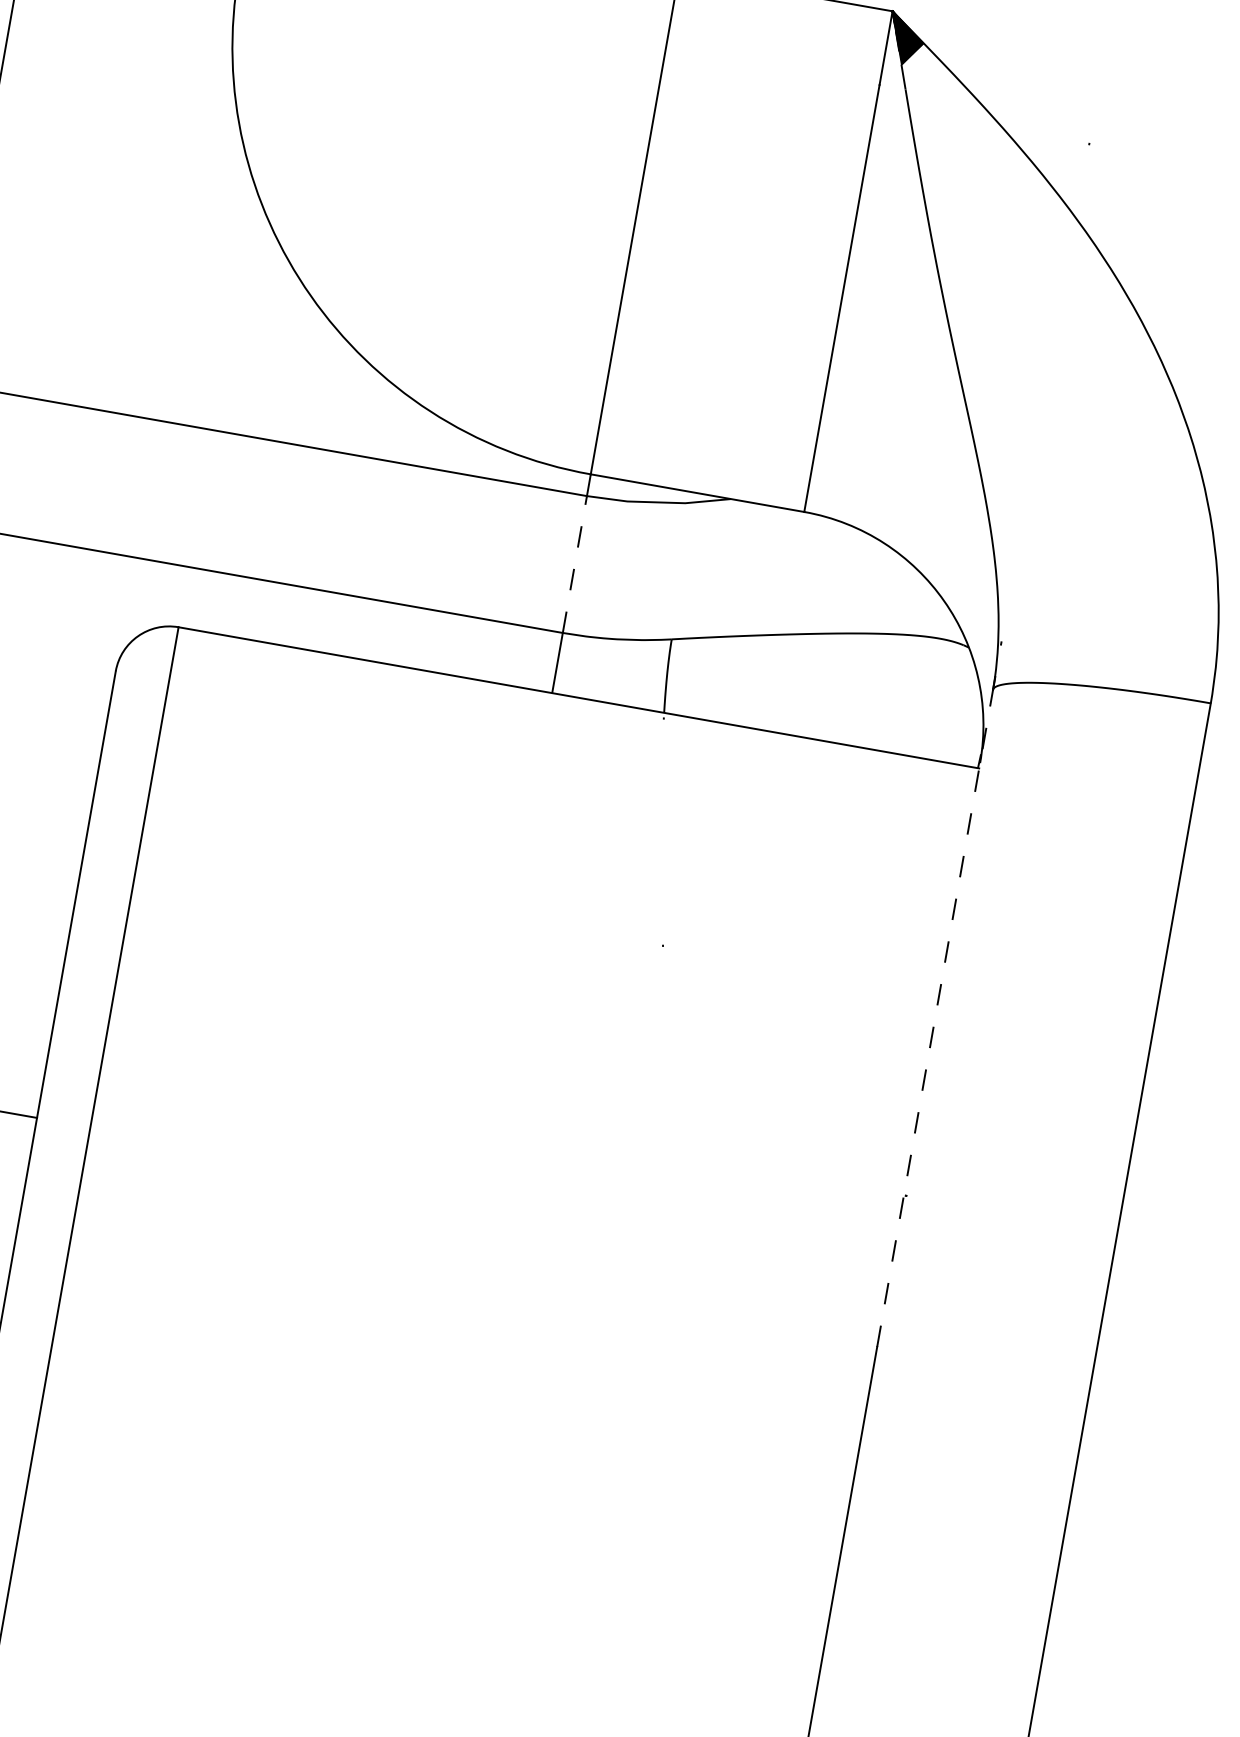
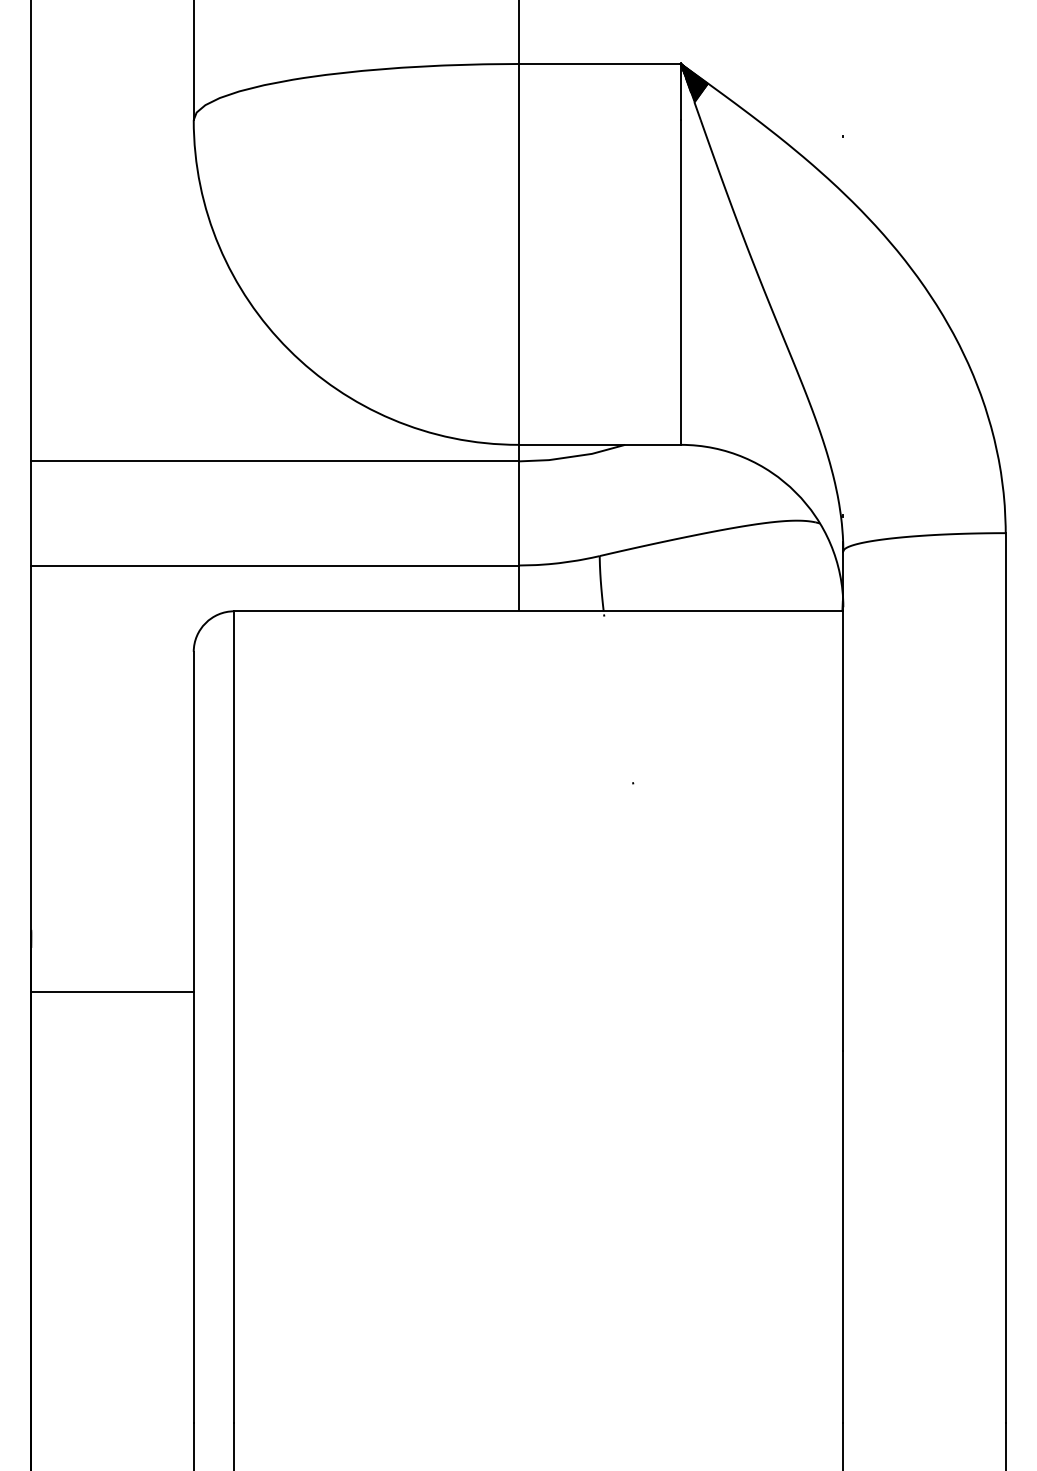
line: (575, 563) -> (518, 512), dashed -> solid
line: (935, 1018) -> (843, 801), dashed -> solid

